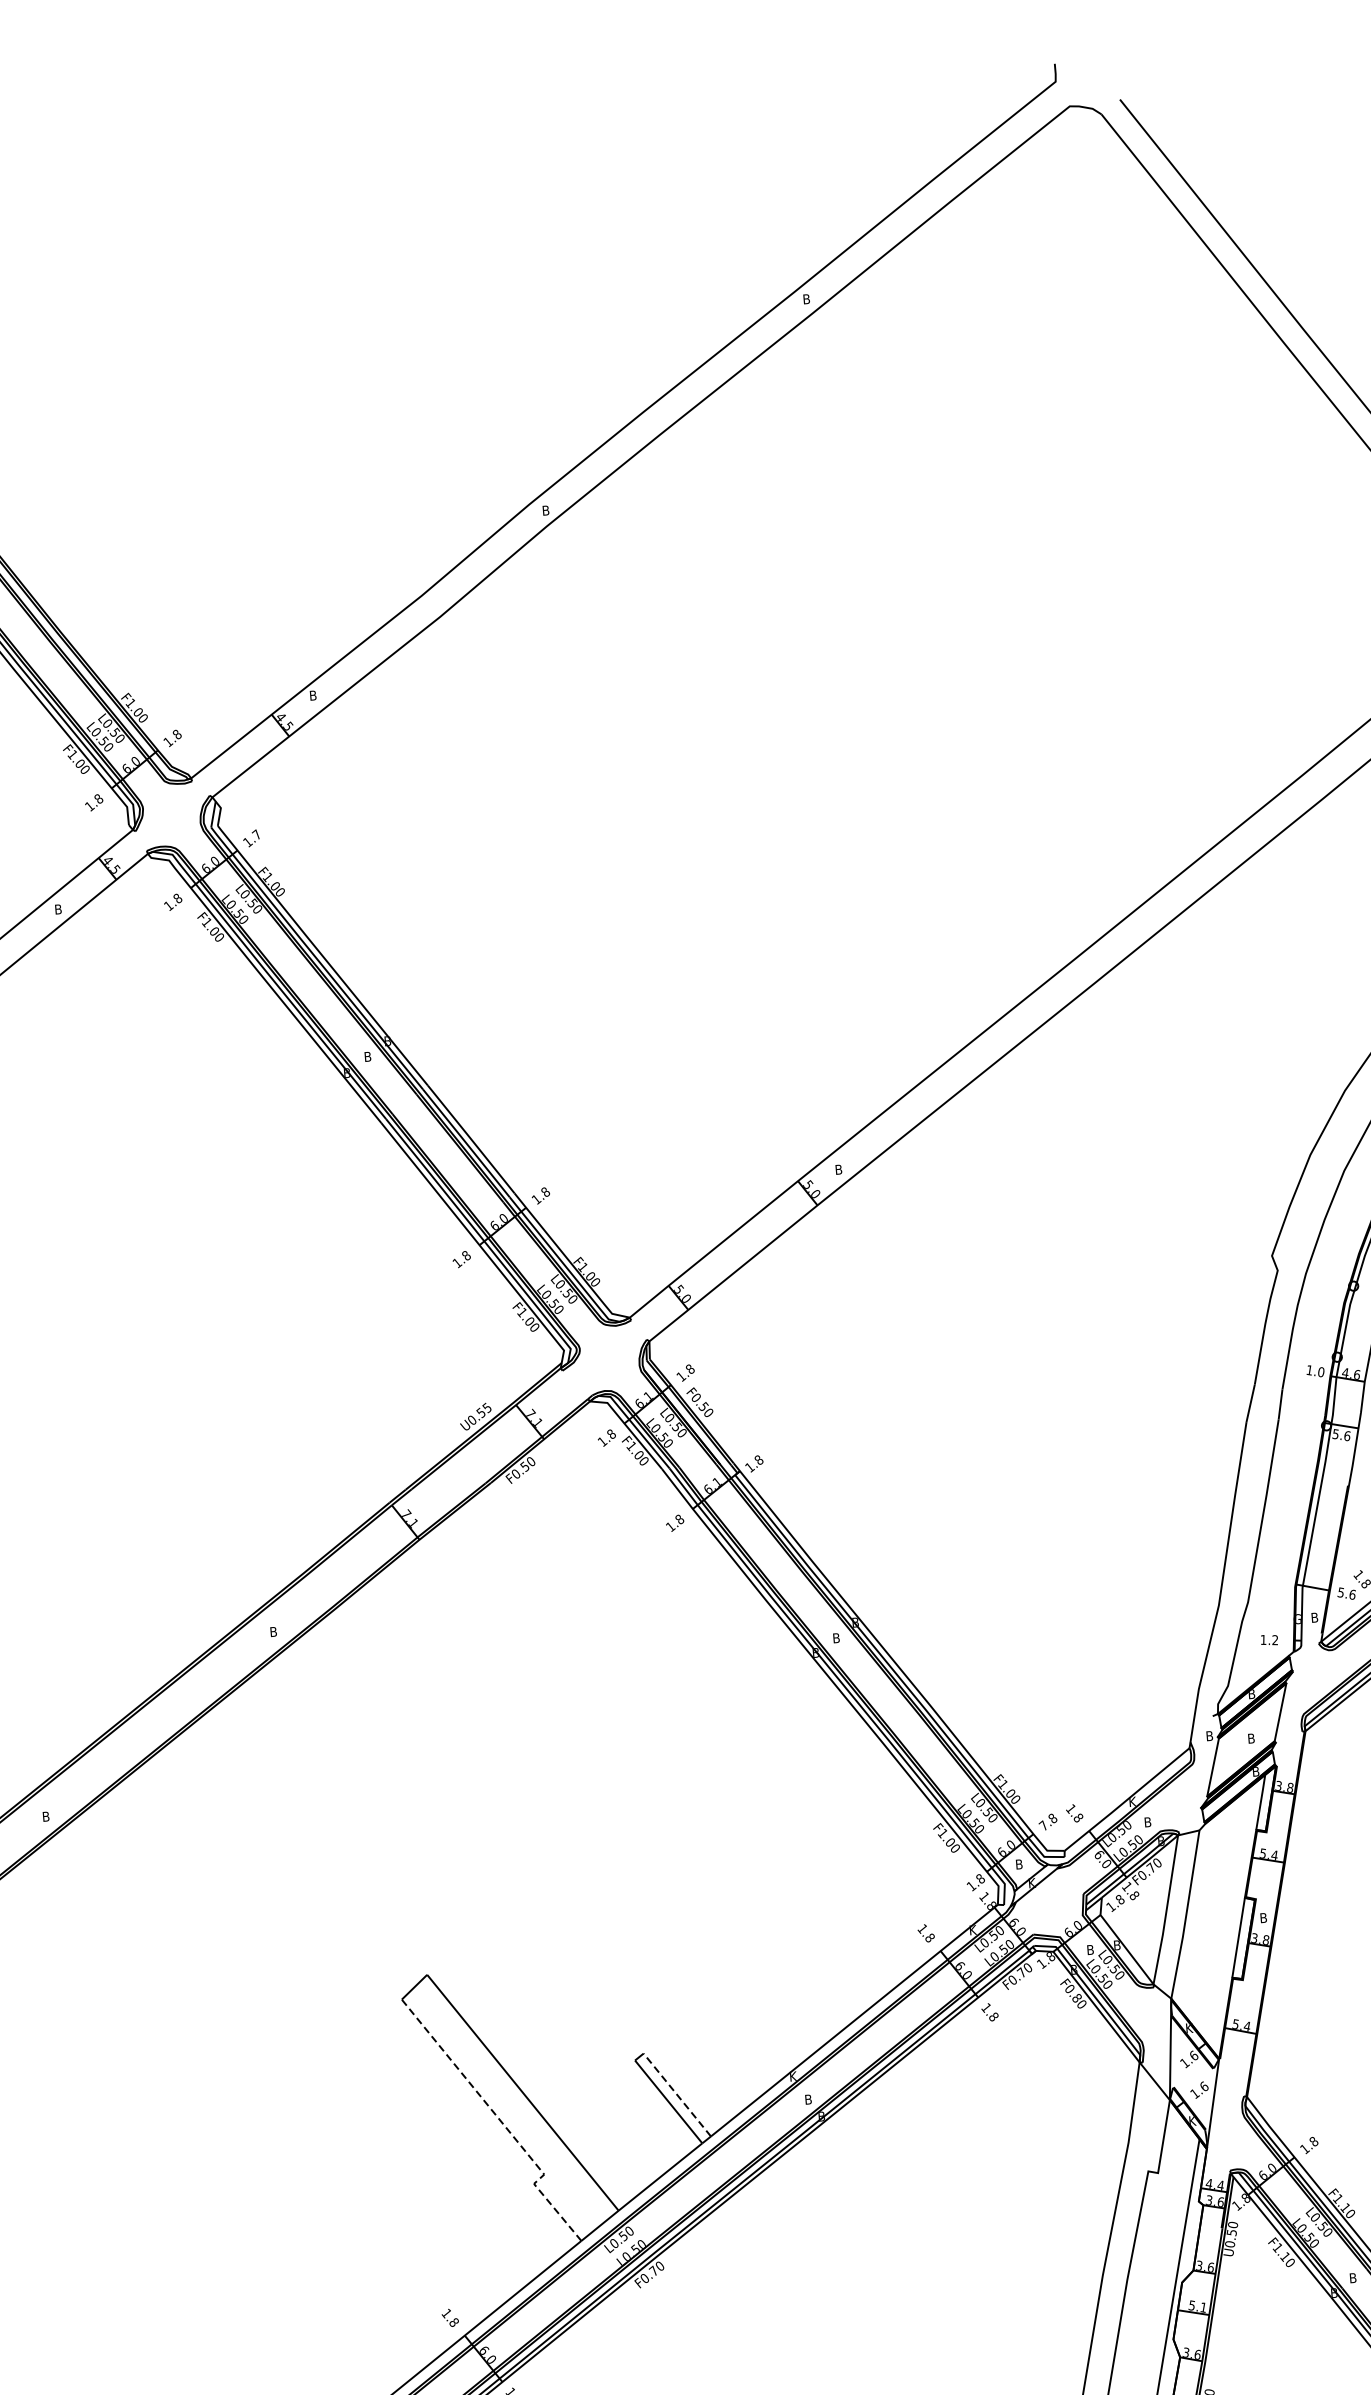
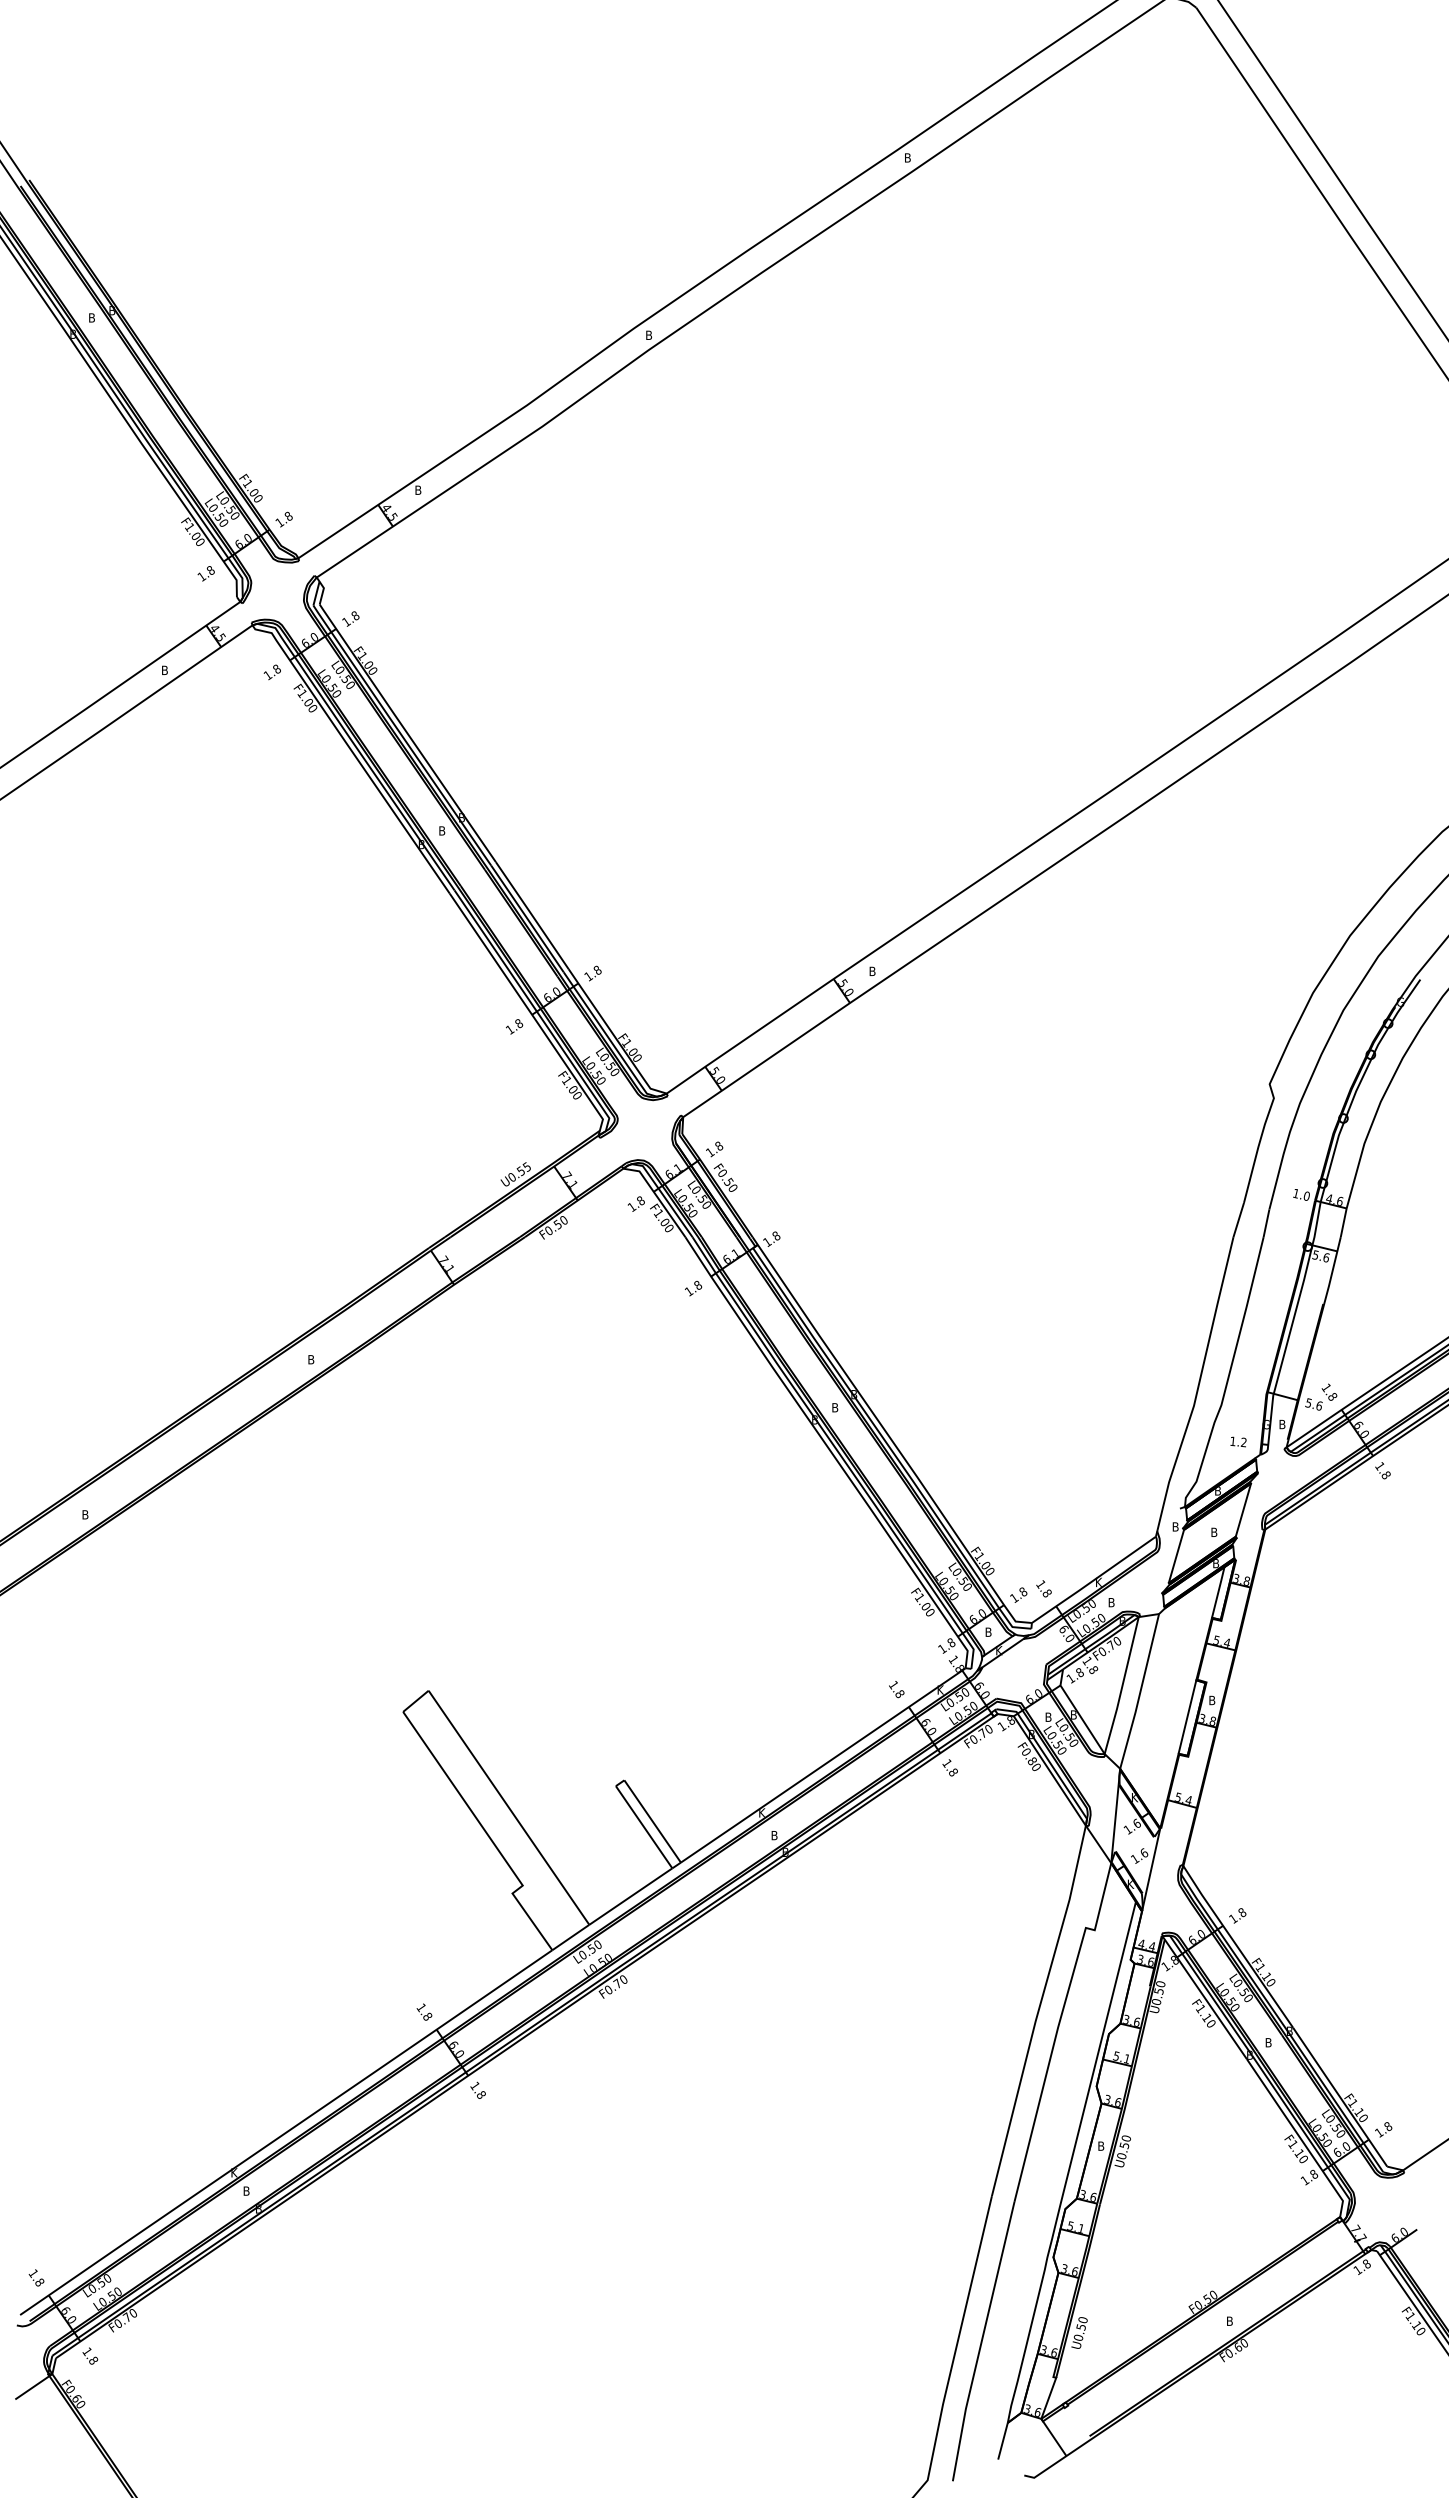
text: (255, 834) -> (354, 615), 1.7 -> 1.8
text: (1042, 1825) -> (1013, 1597), 7.8 -> 1.8
line: (677, 2095) -> (652, 1821), dashed -> solid
line: (502, 2122) -> (487, 1833), dashed -> solid

